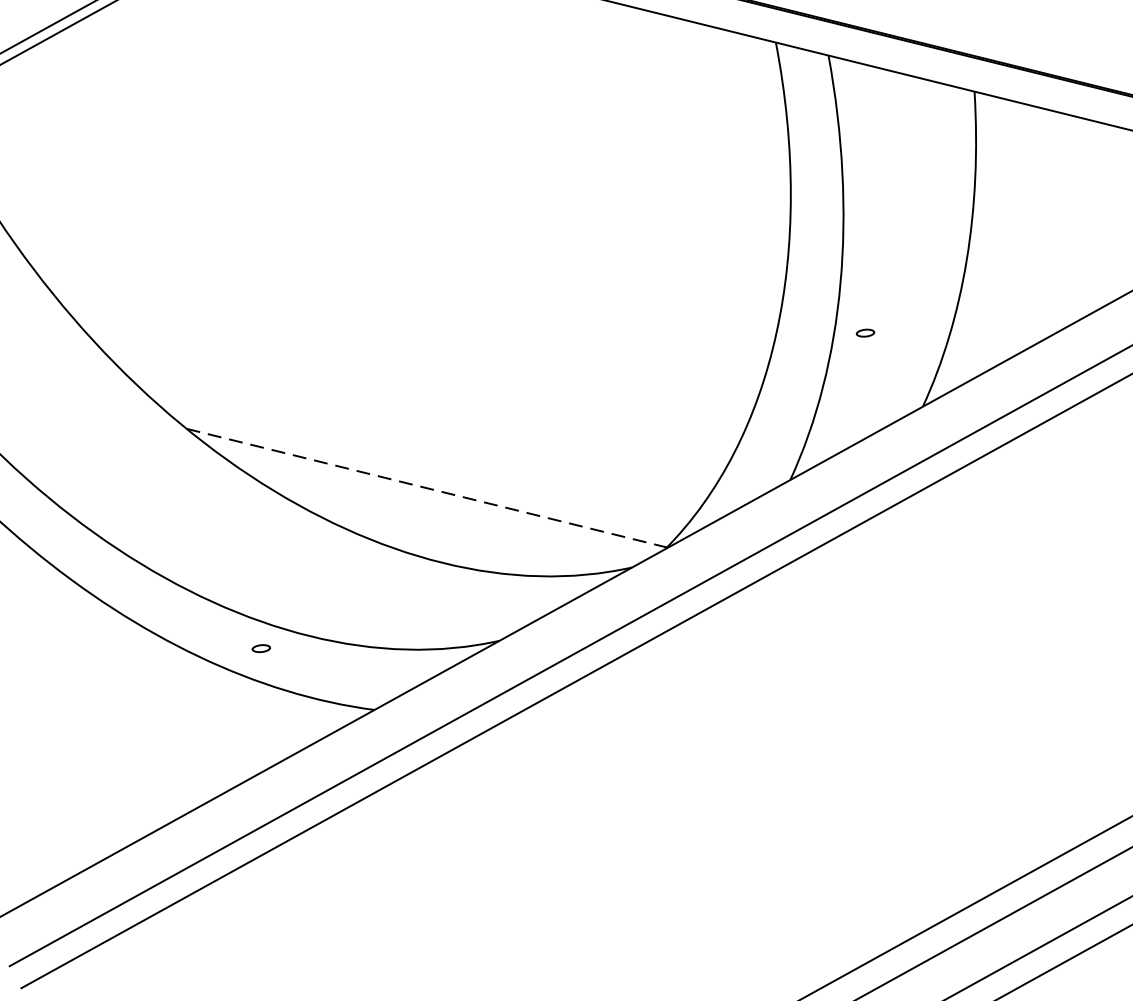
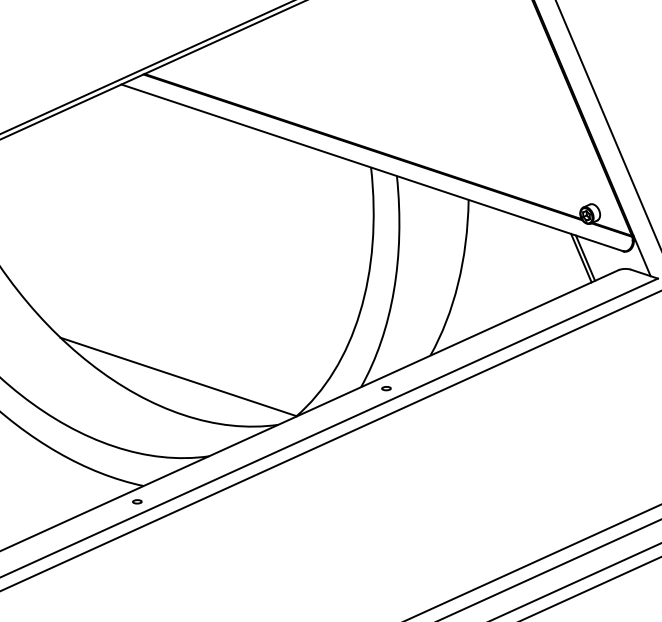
part: (865, 332) -> (386, 388), moved
line: (428, 489) -> (179, 377), dashed -> solid
part: (261, 647) -> (137, 501), moved

